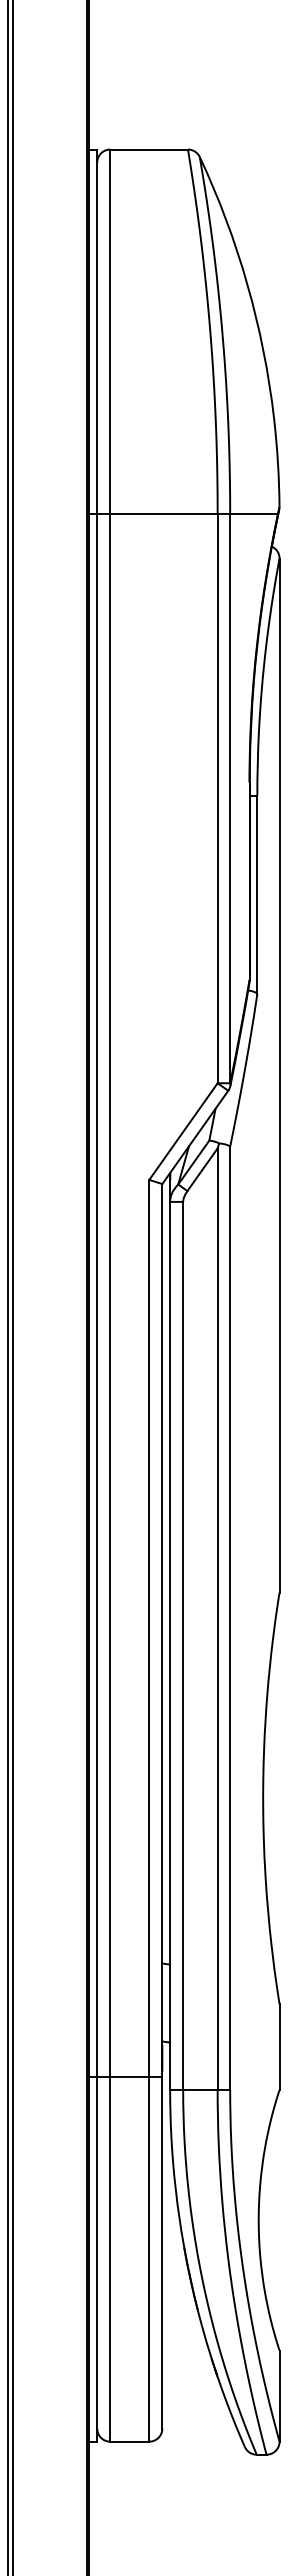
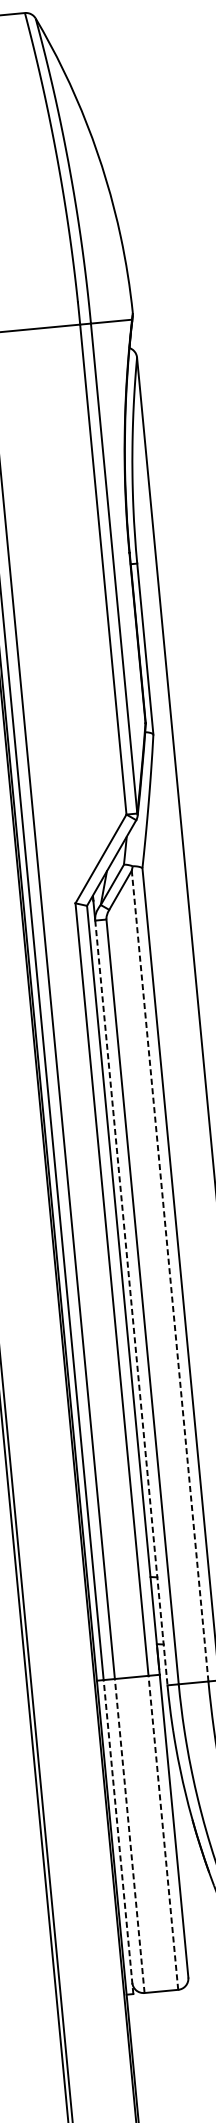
line: (217, 1619) -> (170, 1276), solid -> dashed
line: (170, 1646) -> (131, 1303), solid -> dashed
line: (97, 2258) -> (118, 1836), solid -> dashed
line: (110, 2258) -> (129, 1835), solid -> dashed
line: (149, 2258) -> (163, 1832), solid -> dashed

